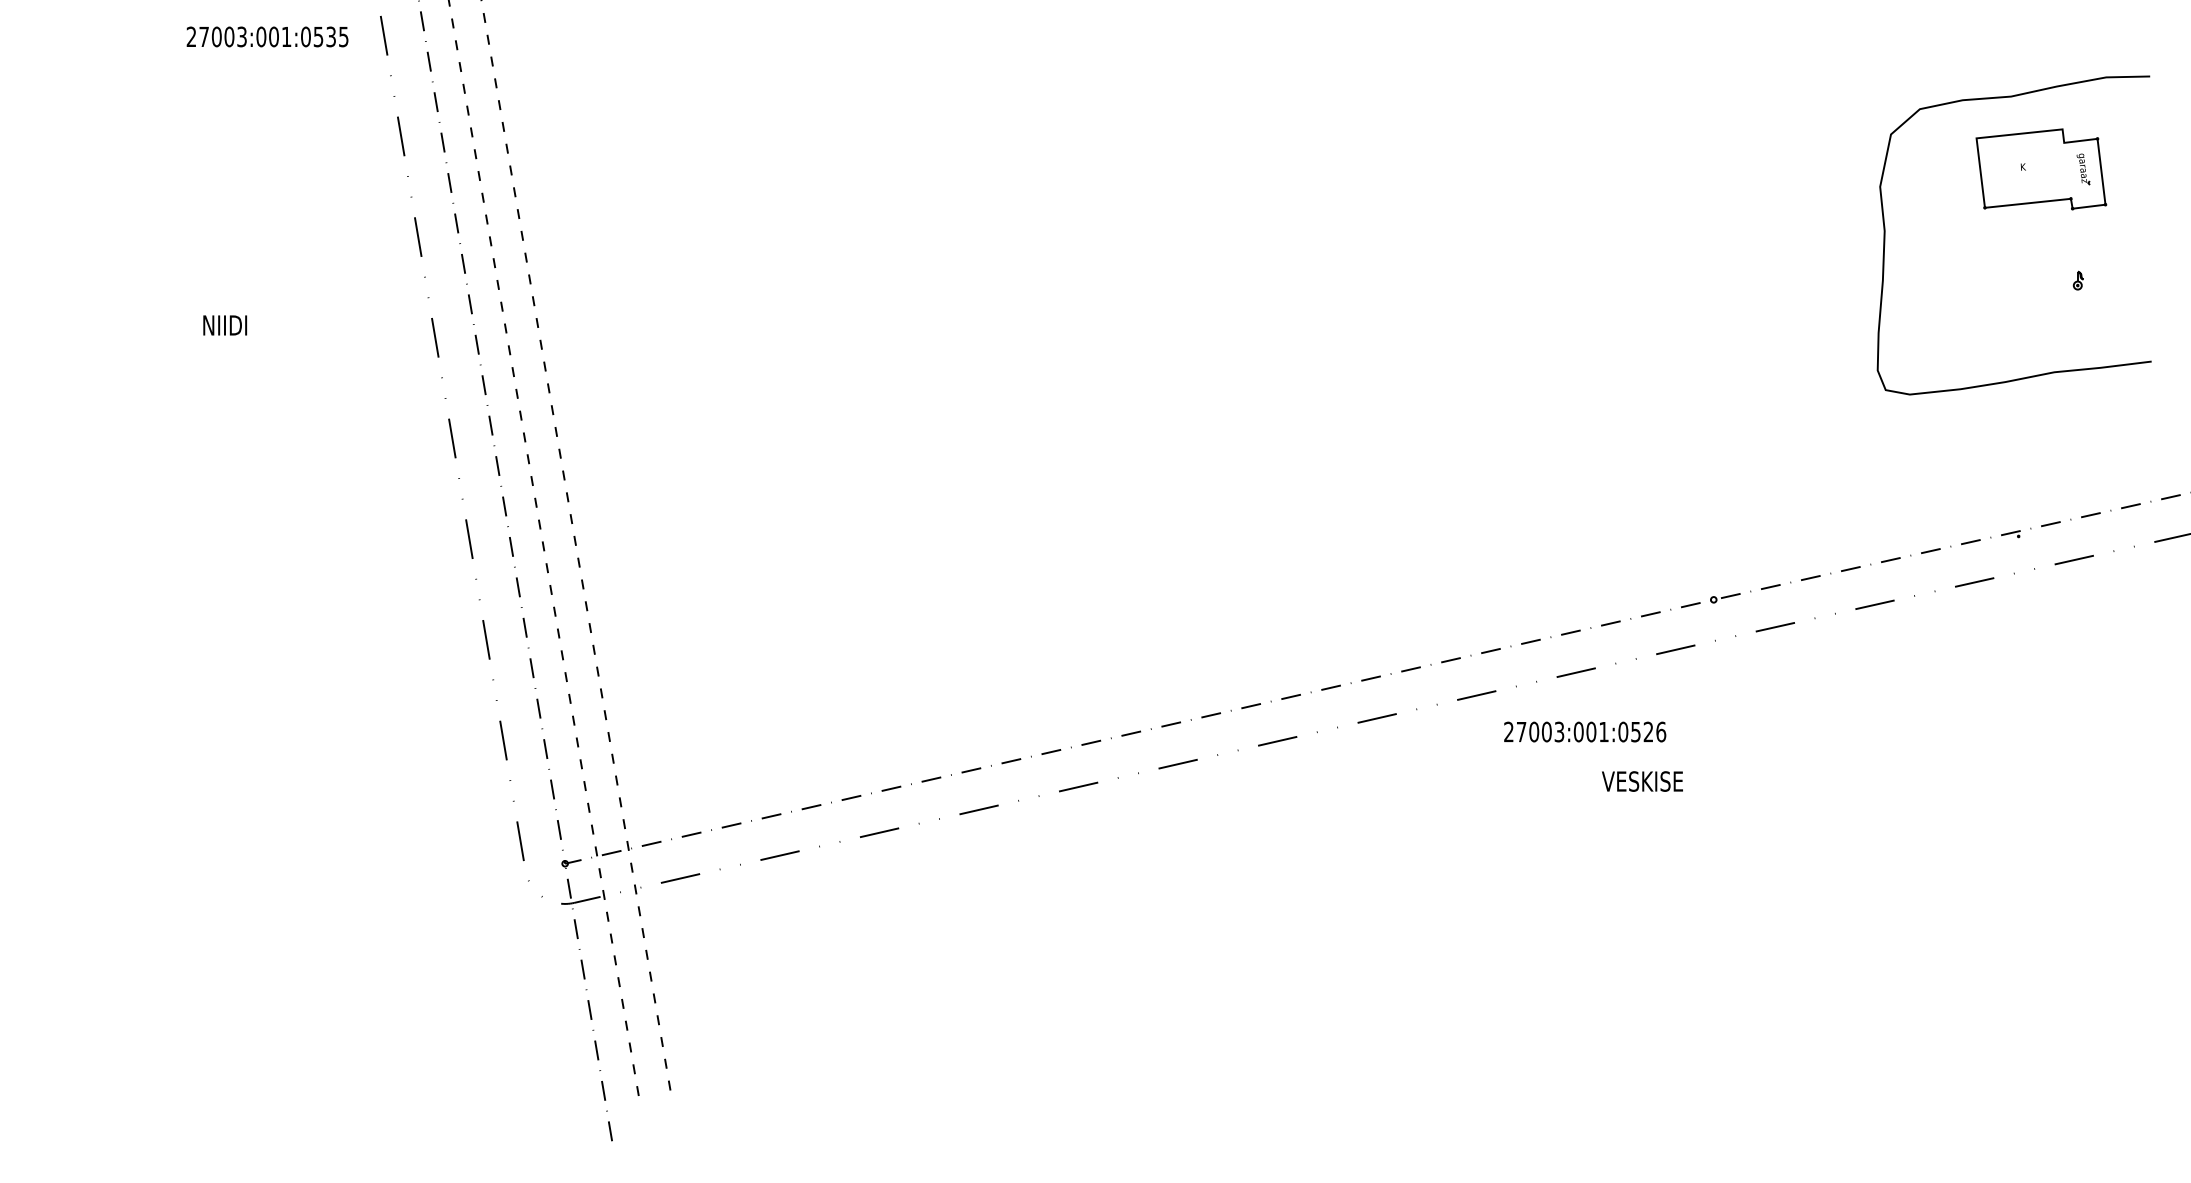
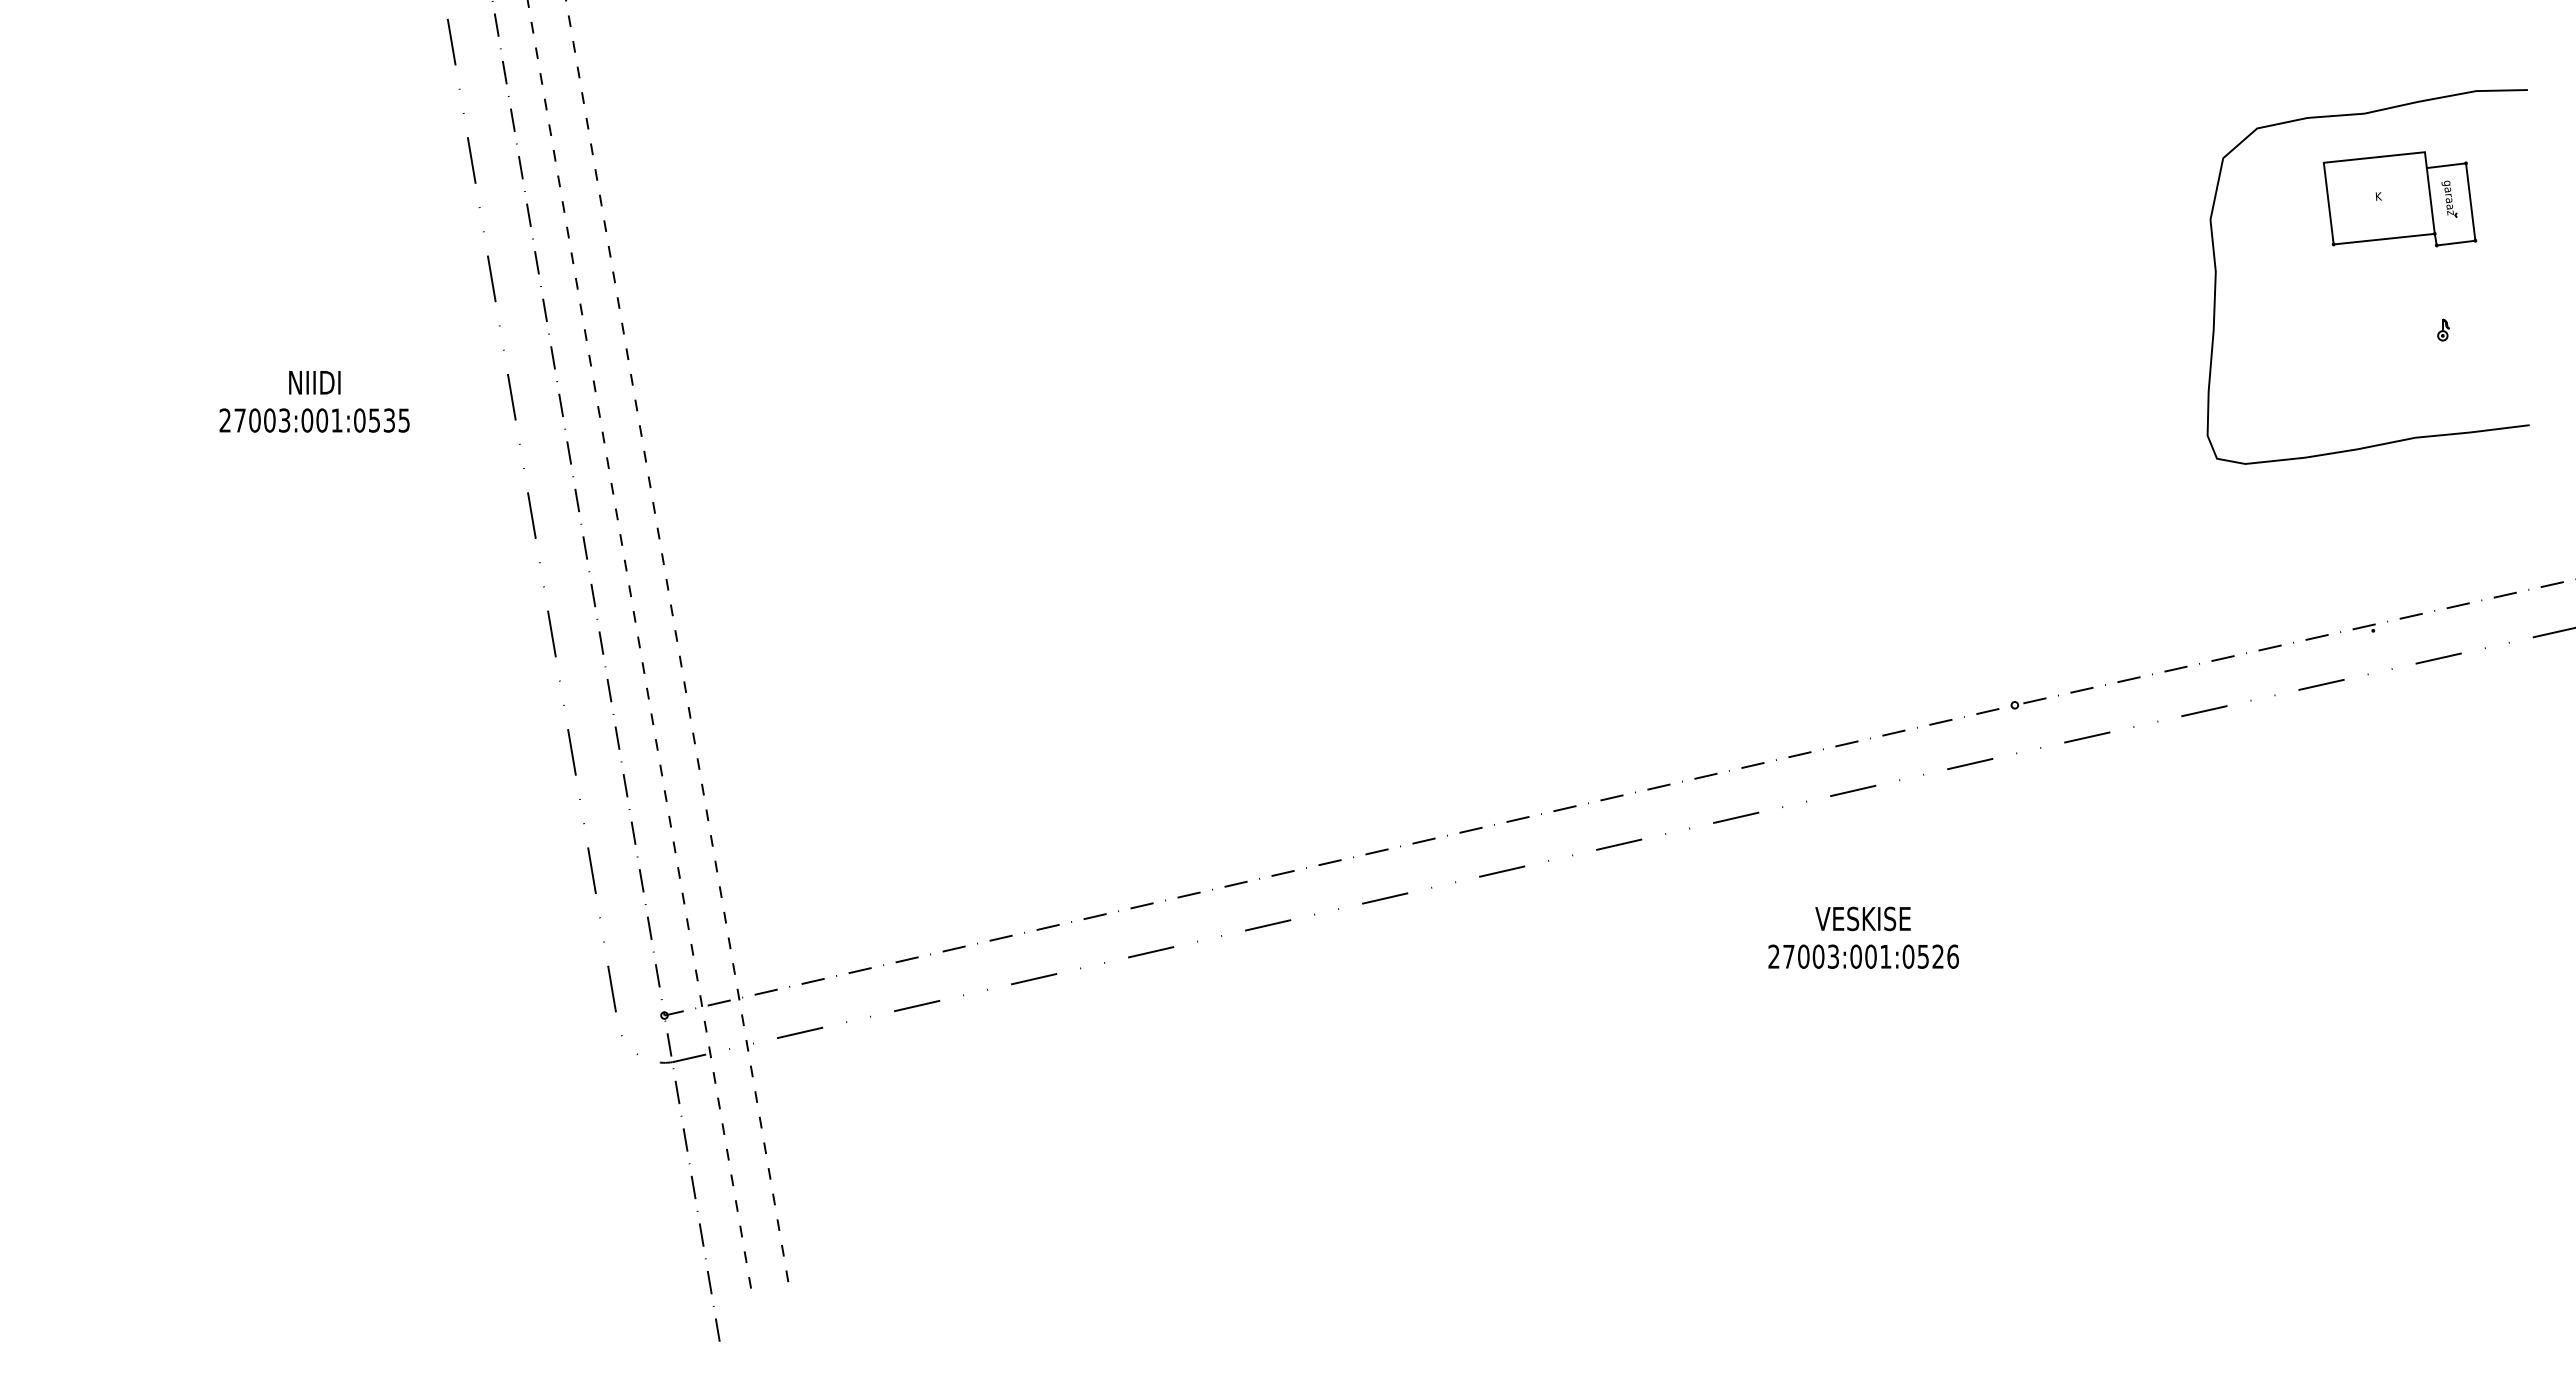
text: (267, 36) -> (314, 420), moved
line: (2067, 170) -> (2430, 200), added
text: (224, 325) -> (314, 382), moved
text: (1585, 731) -> (1863, 956), moved
text: (1642, 781) -> (1862, 918), moved

